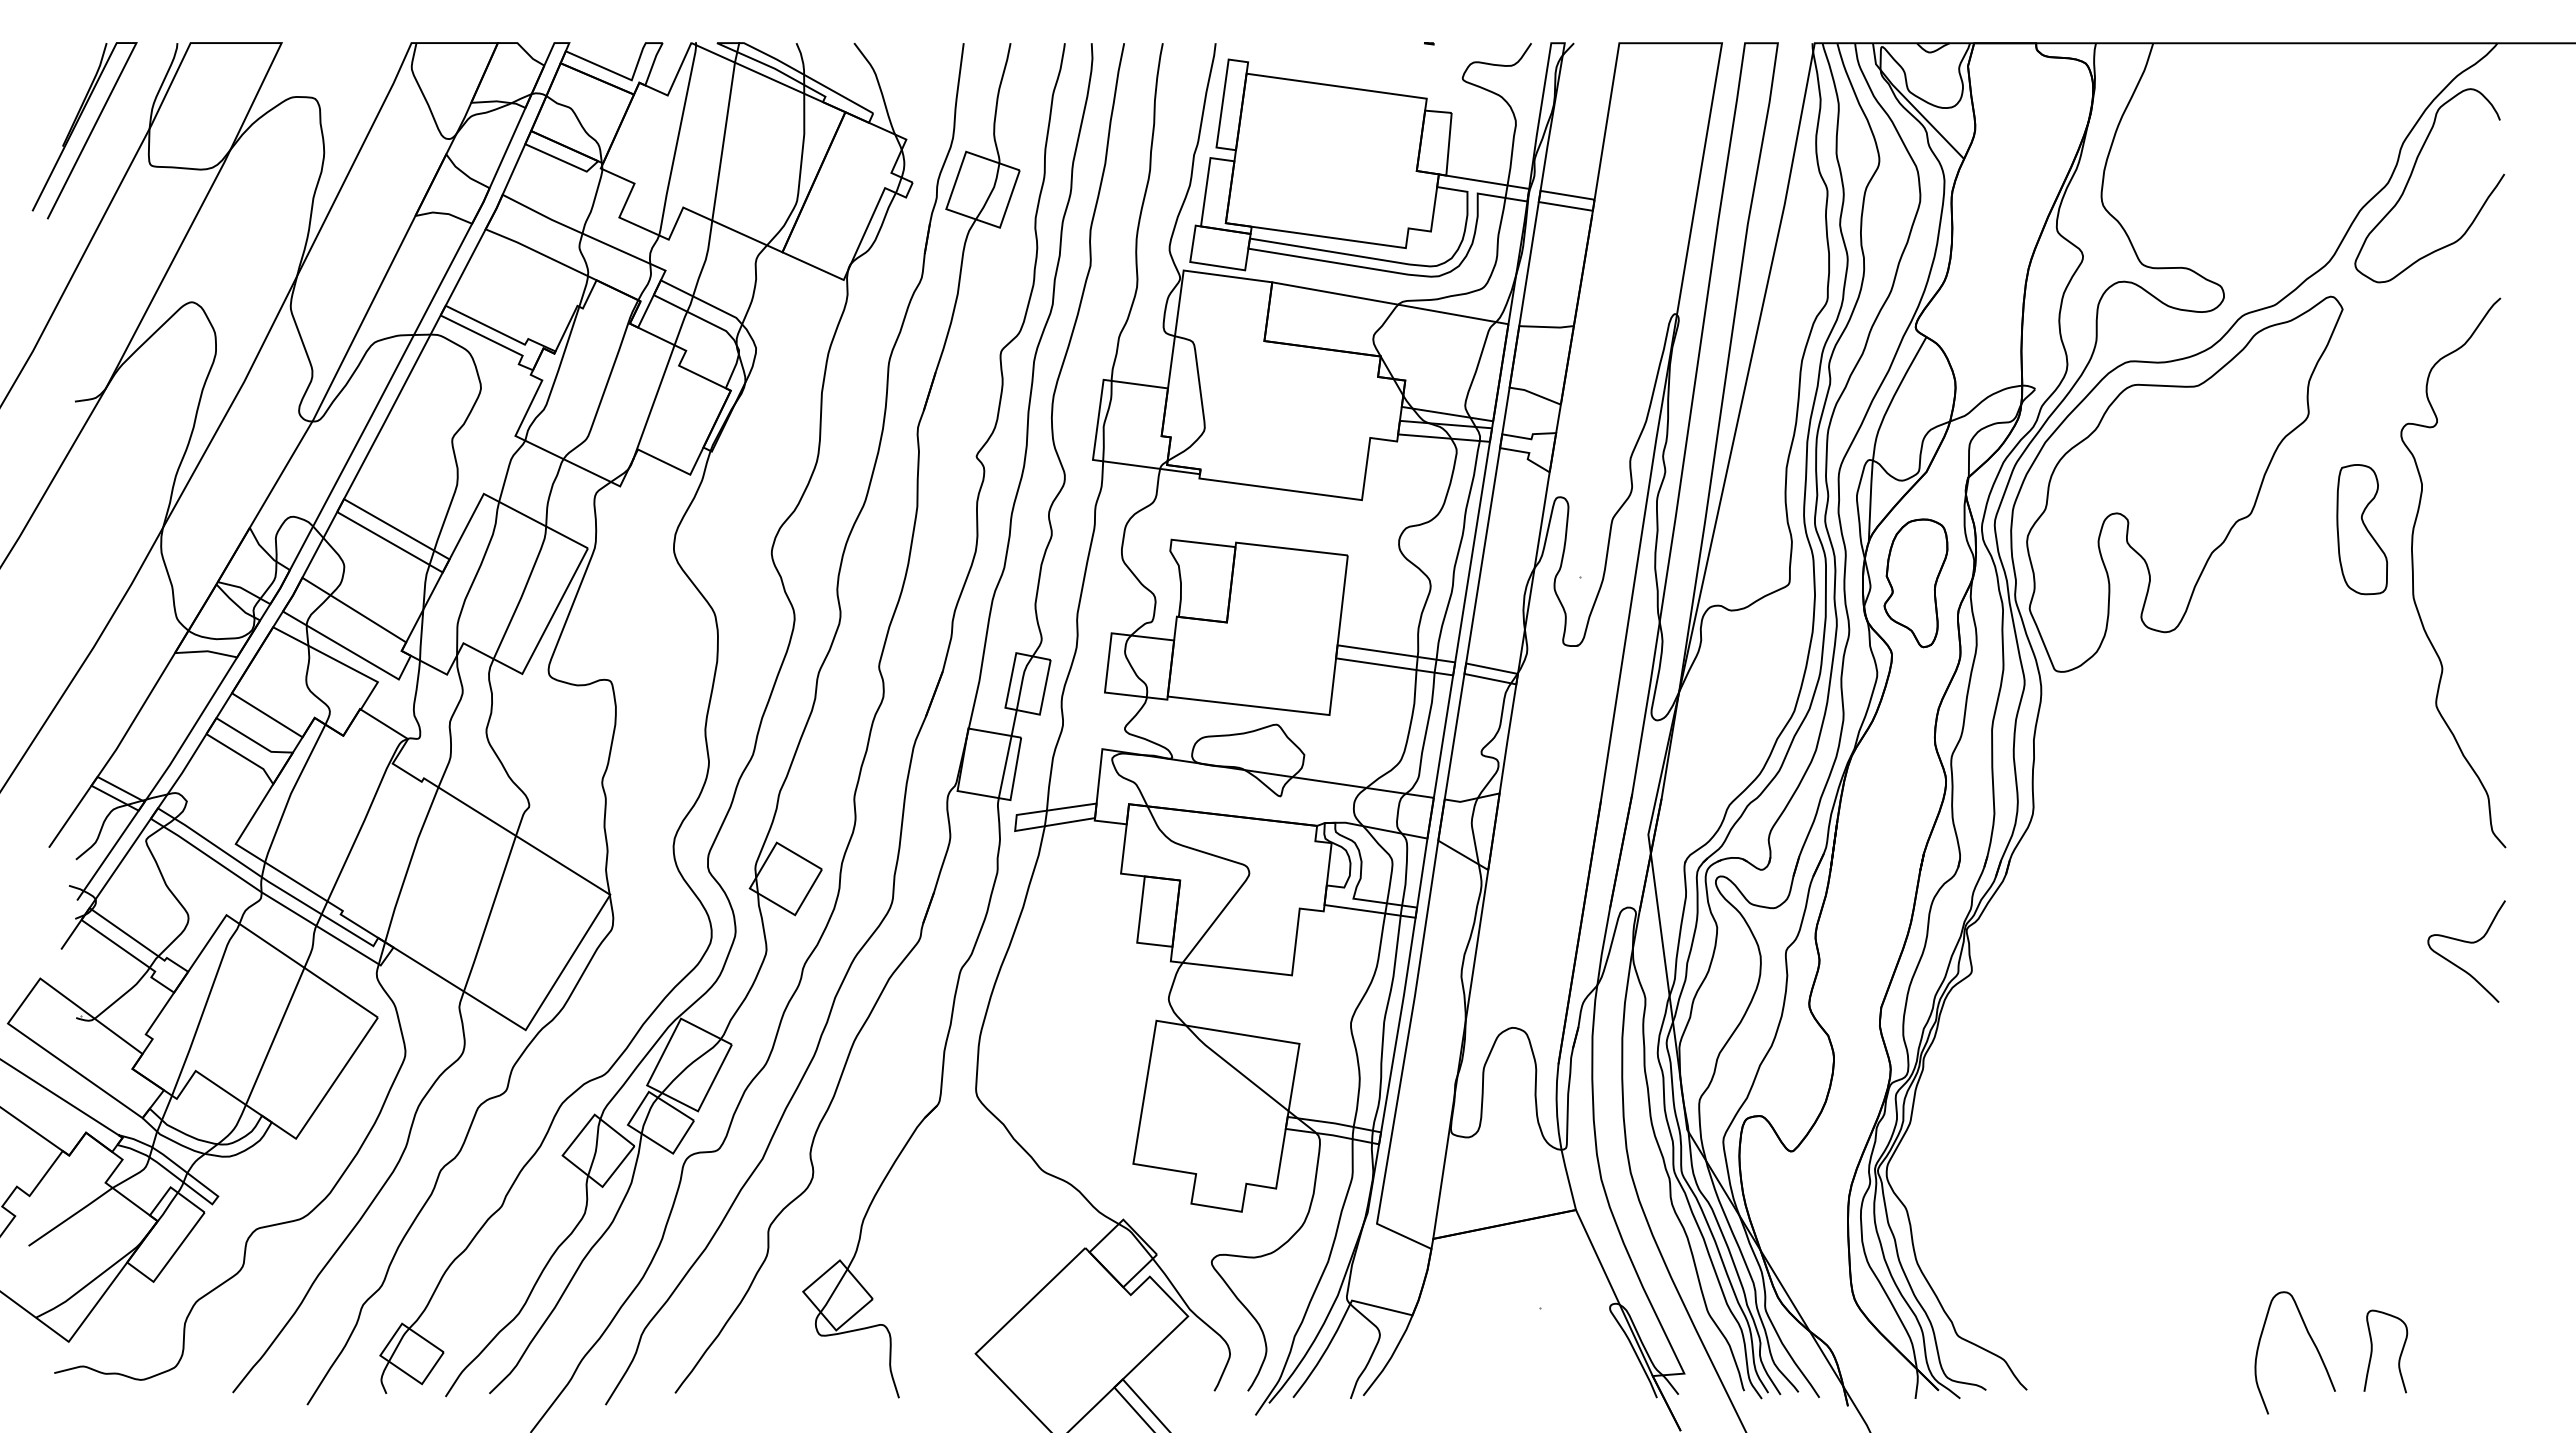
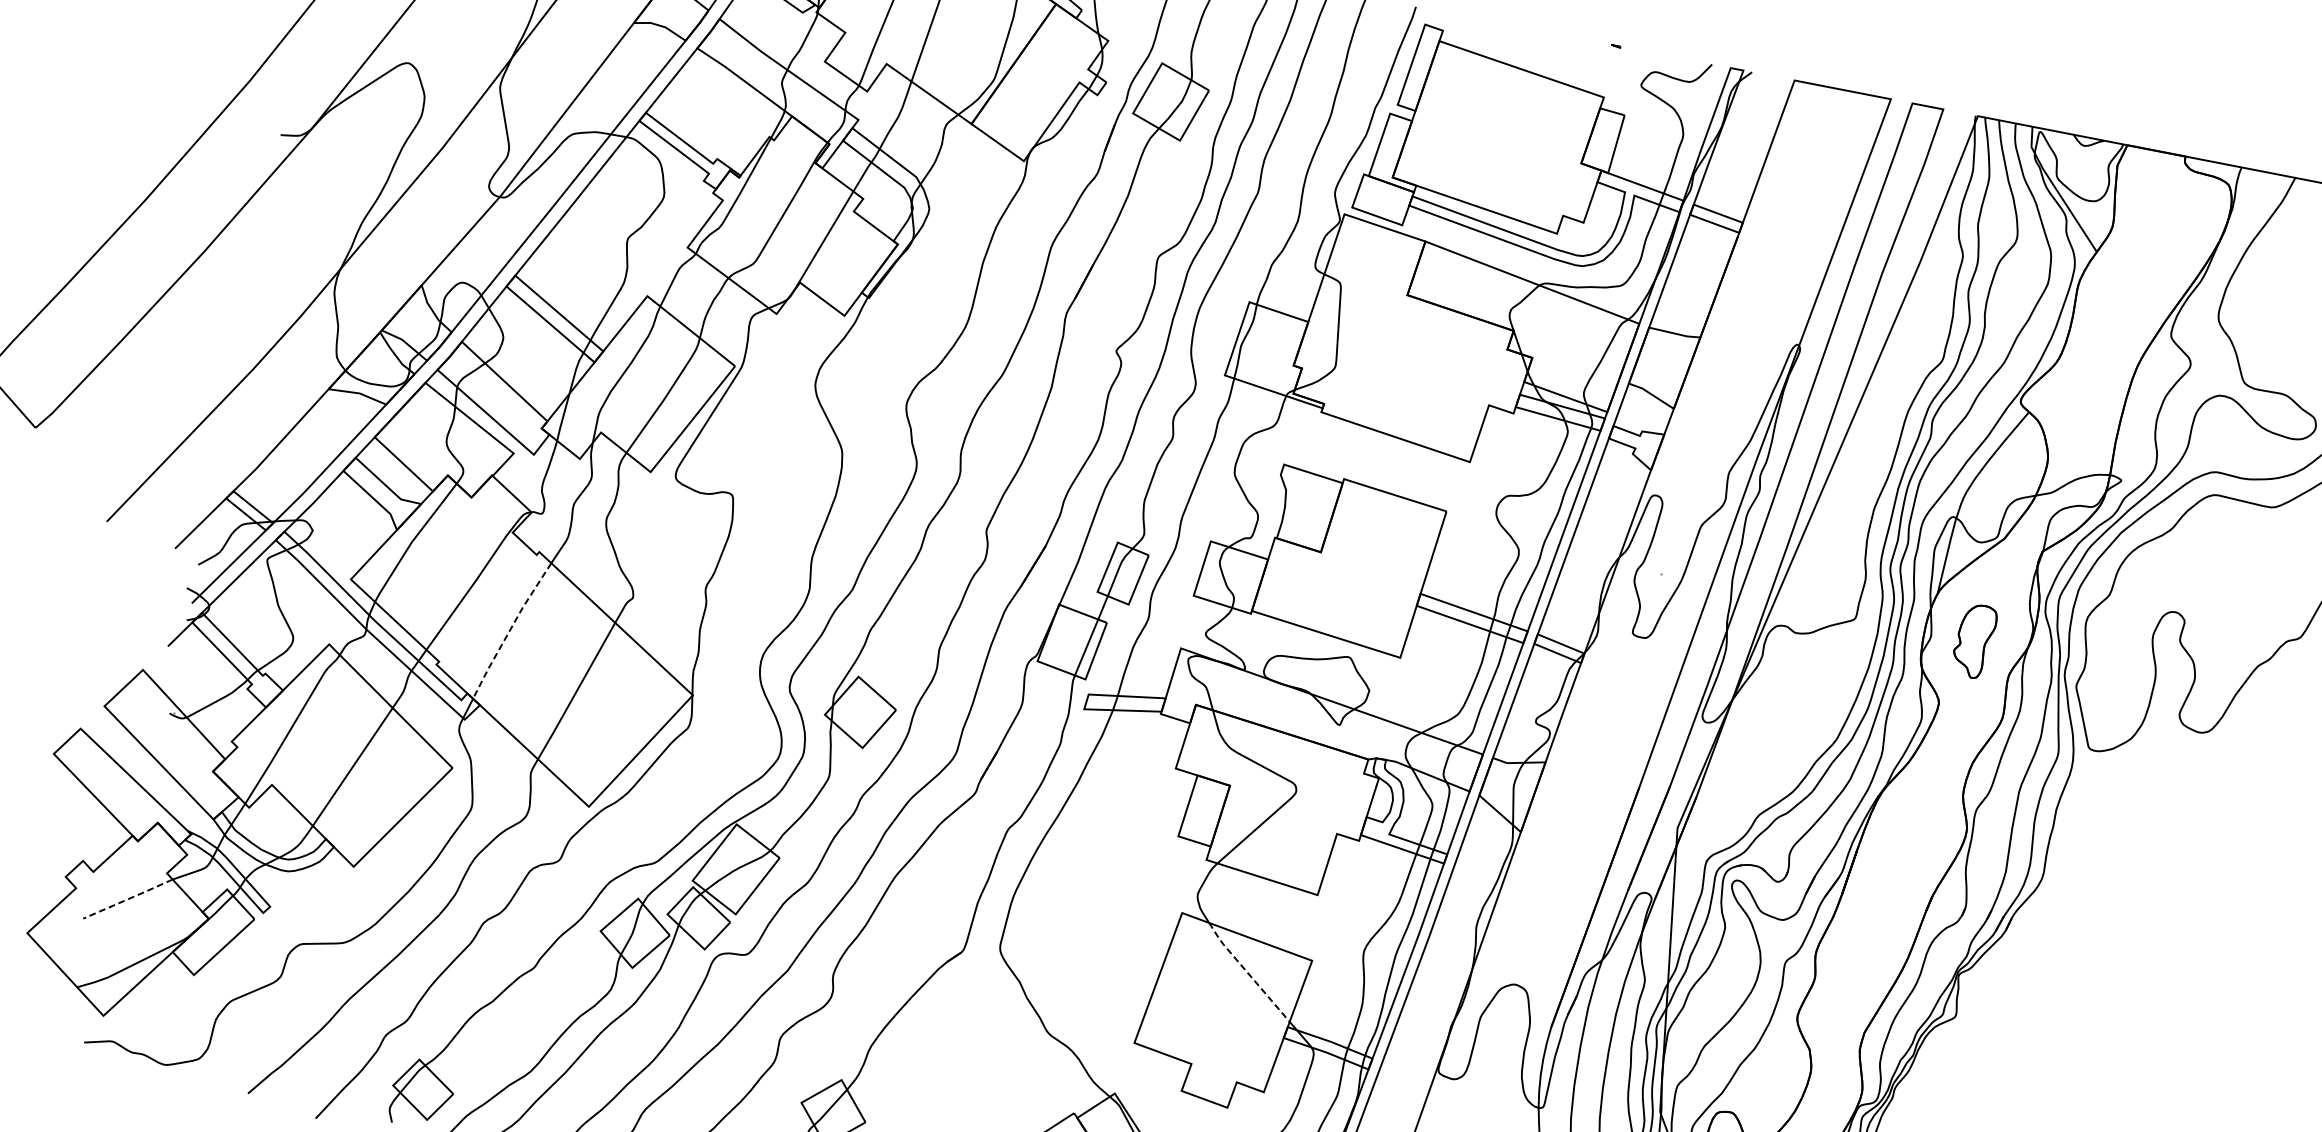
part: (1915, 583) -> (1973, 641), size x0.6
line: (409, 864) -> (510, 630), solid -> dashed
line: (1235, 1069) -> (1247, 973), solid -> dashed
line: (71, 1216) -> (128, 898), solid -> dashed

